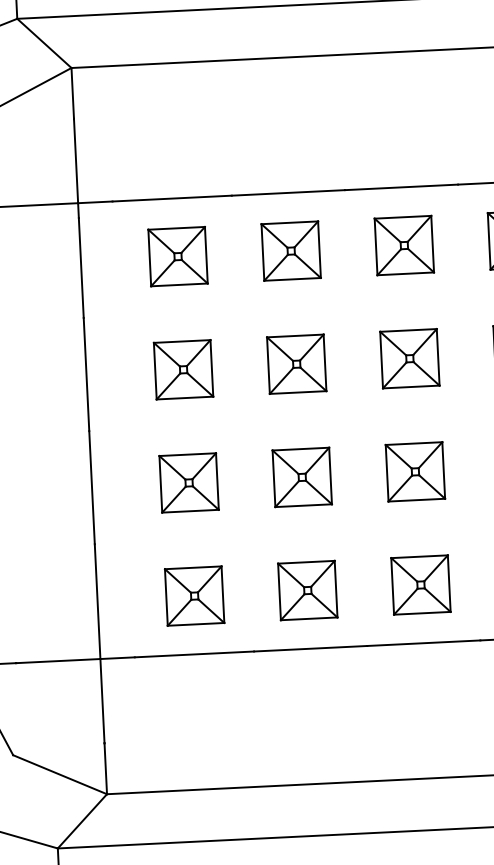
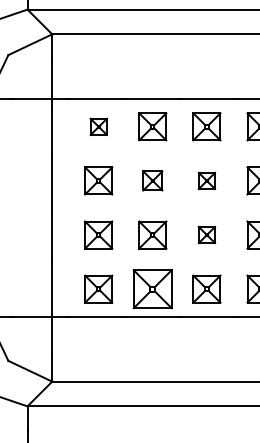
part: (177, 255) -> (98, 126), size x0.6
part: (408, 357) -> (206, 180), size x0.6
part: (296, 363) -> (152, 180), size x0.7
part: (414, 470) -> (206, 234), size x0.6
part: (307, 589) -> (152, 288), size x1.4

